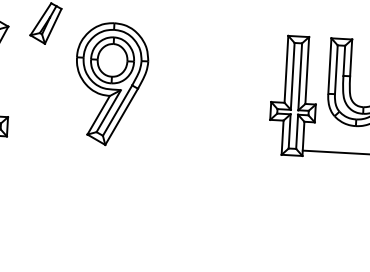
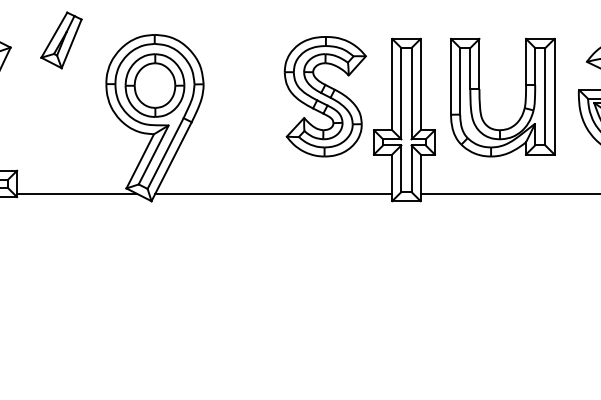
part: (236, 75) -> (324, 96), added
line: (51, 136) -> (77, 193), added
line: (194, 144) -> (273, 193), added

